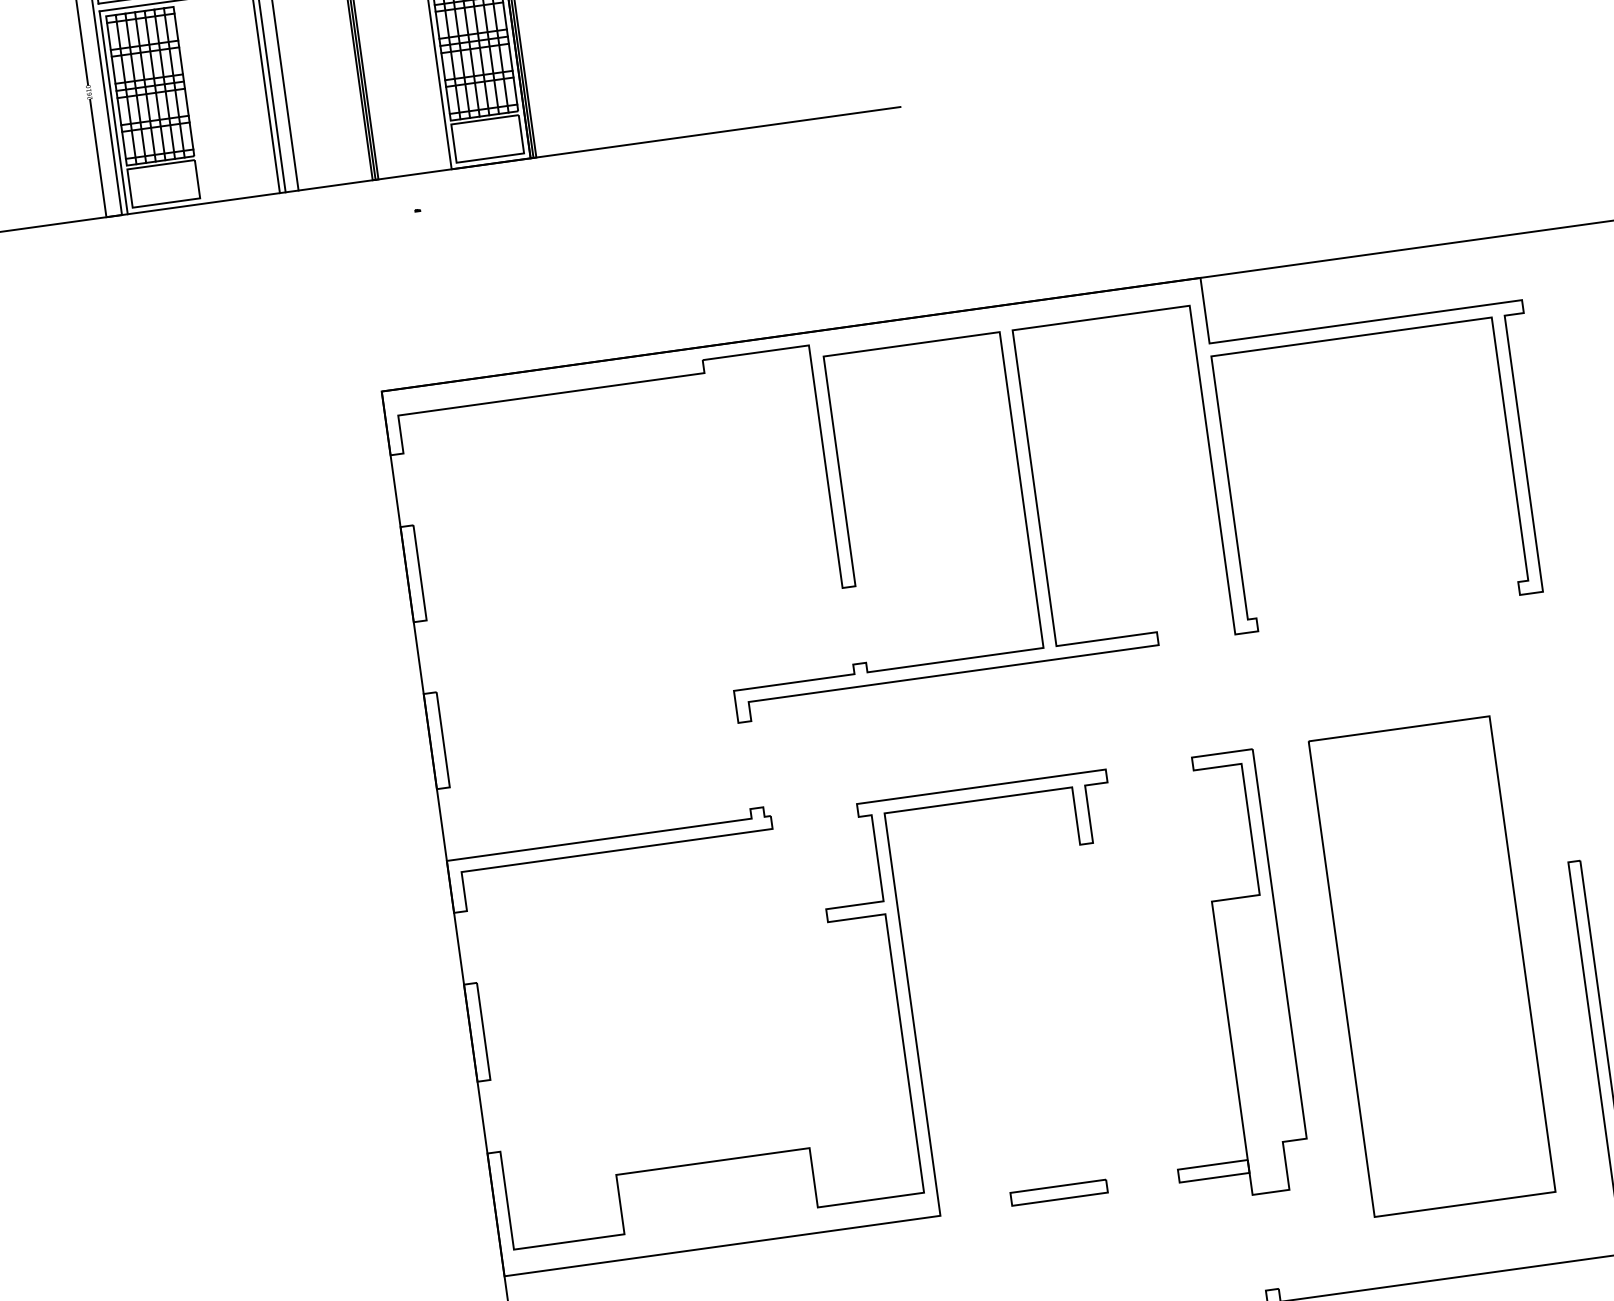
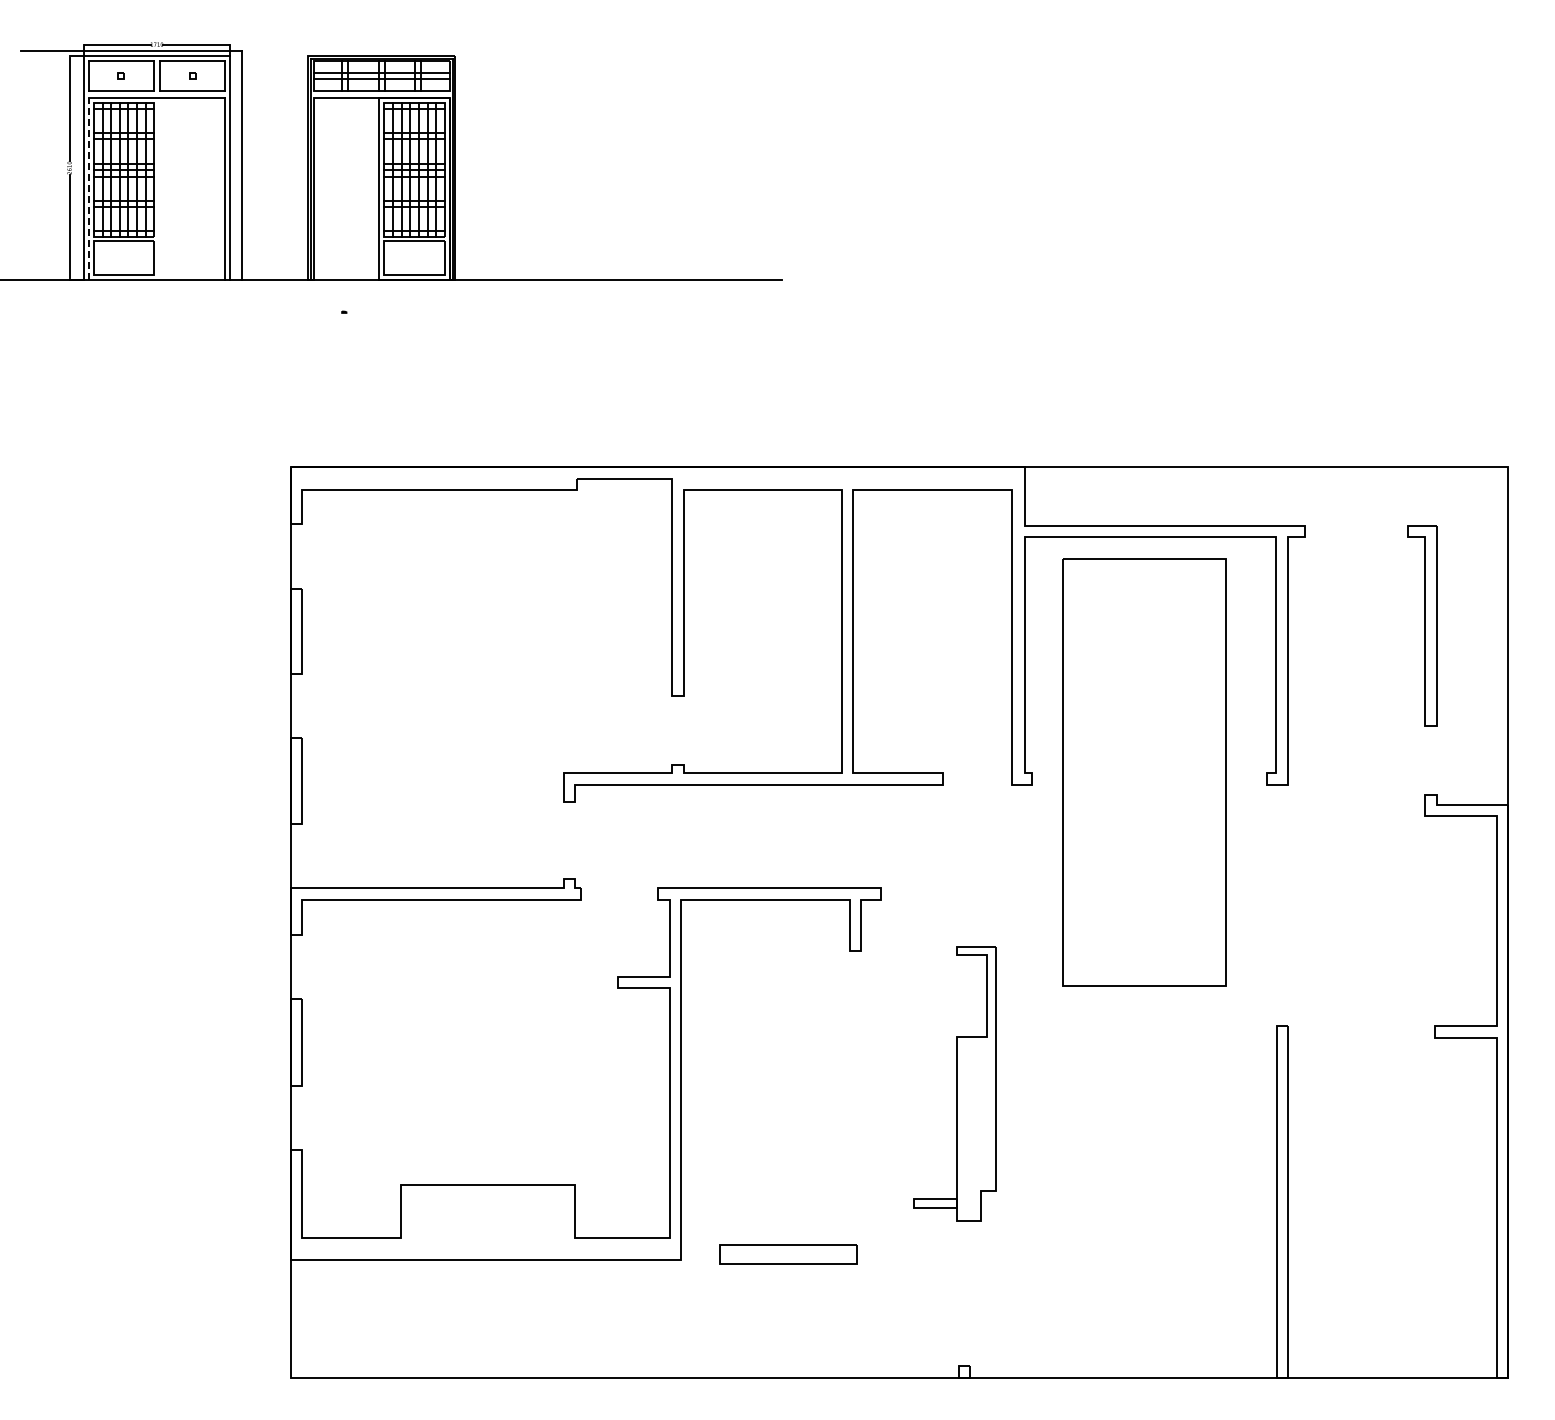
line: (113, 113) -> (88, 189), solid -> dashed
part: (1432, 966) -> (1144, 772), moved
part: (1217, 976) -> (954, 1083), size x0.7
part: (1058, 1192) -> (788, 1254), size x1.6

